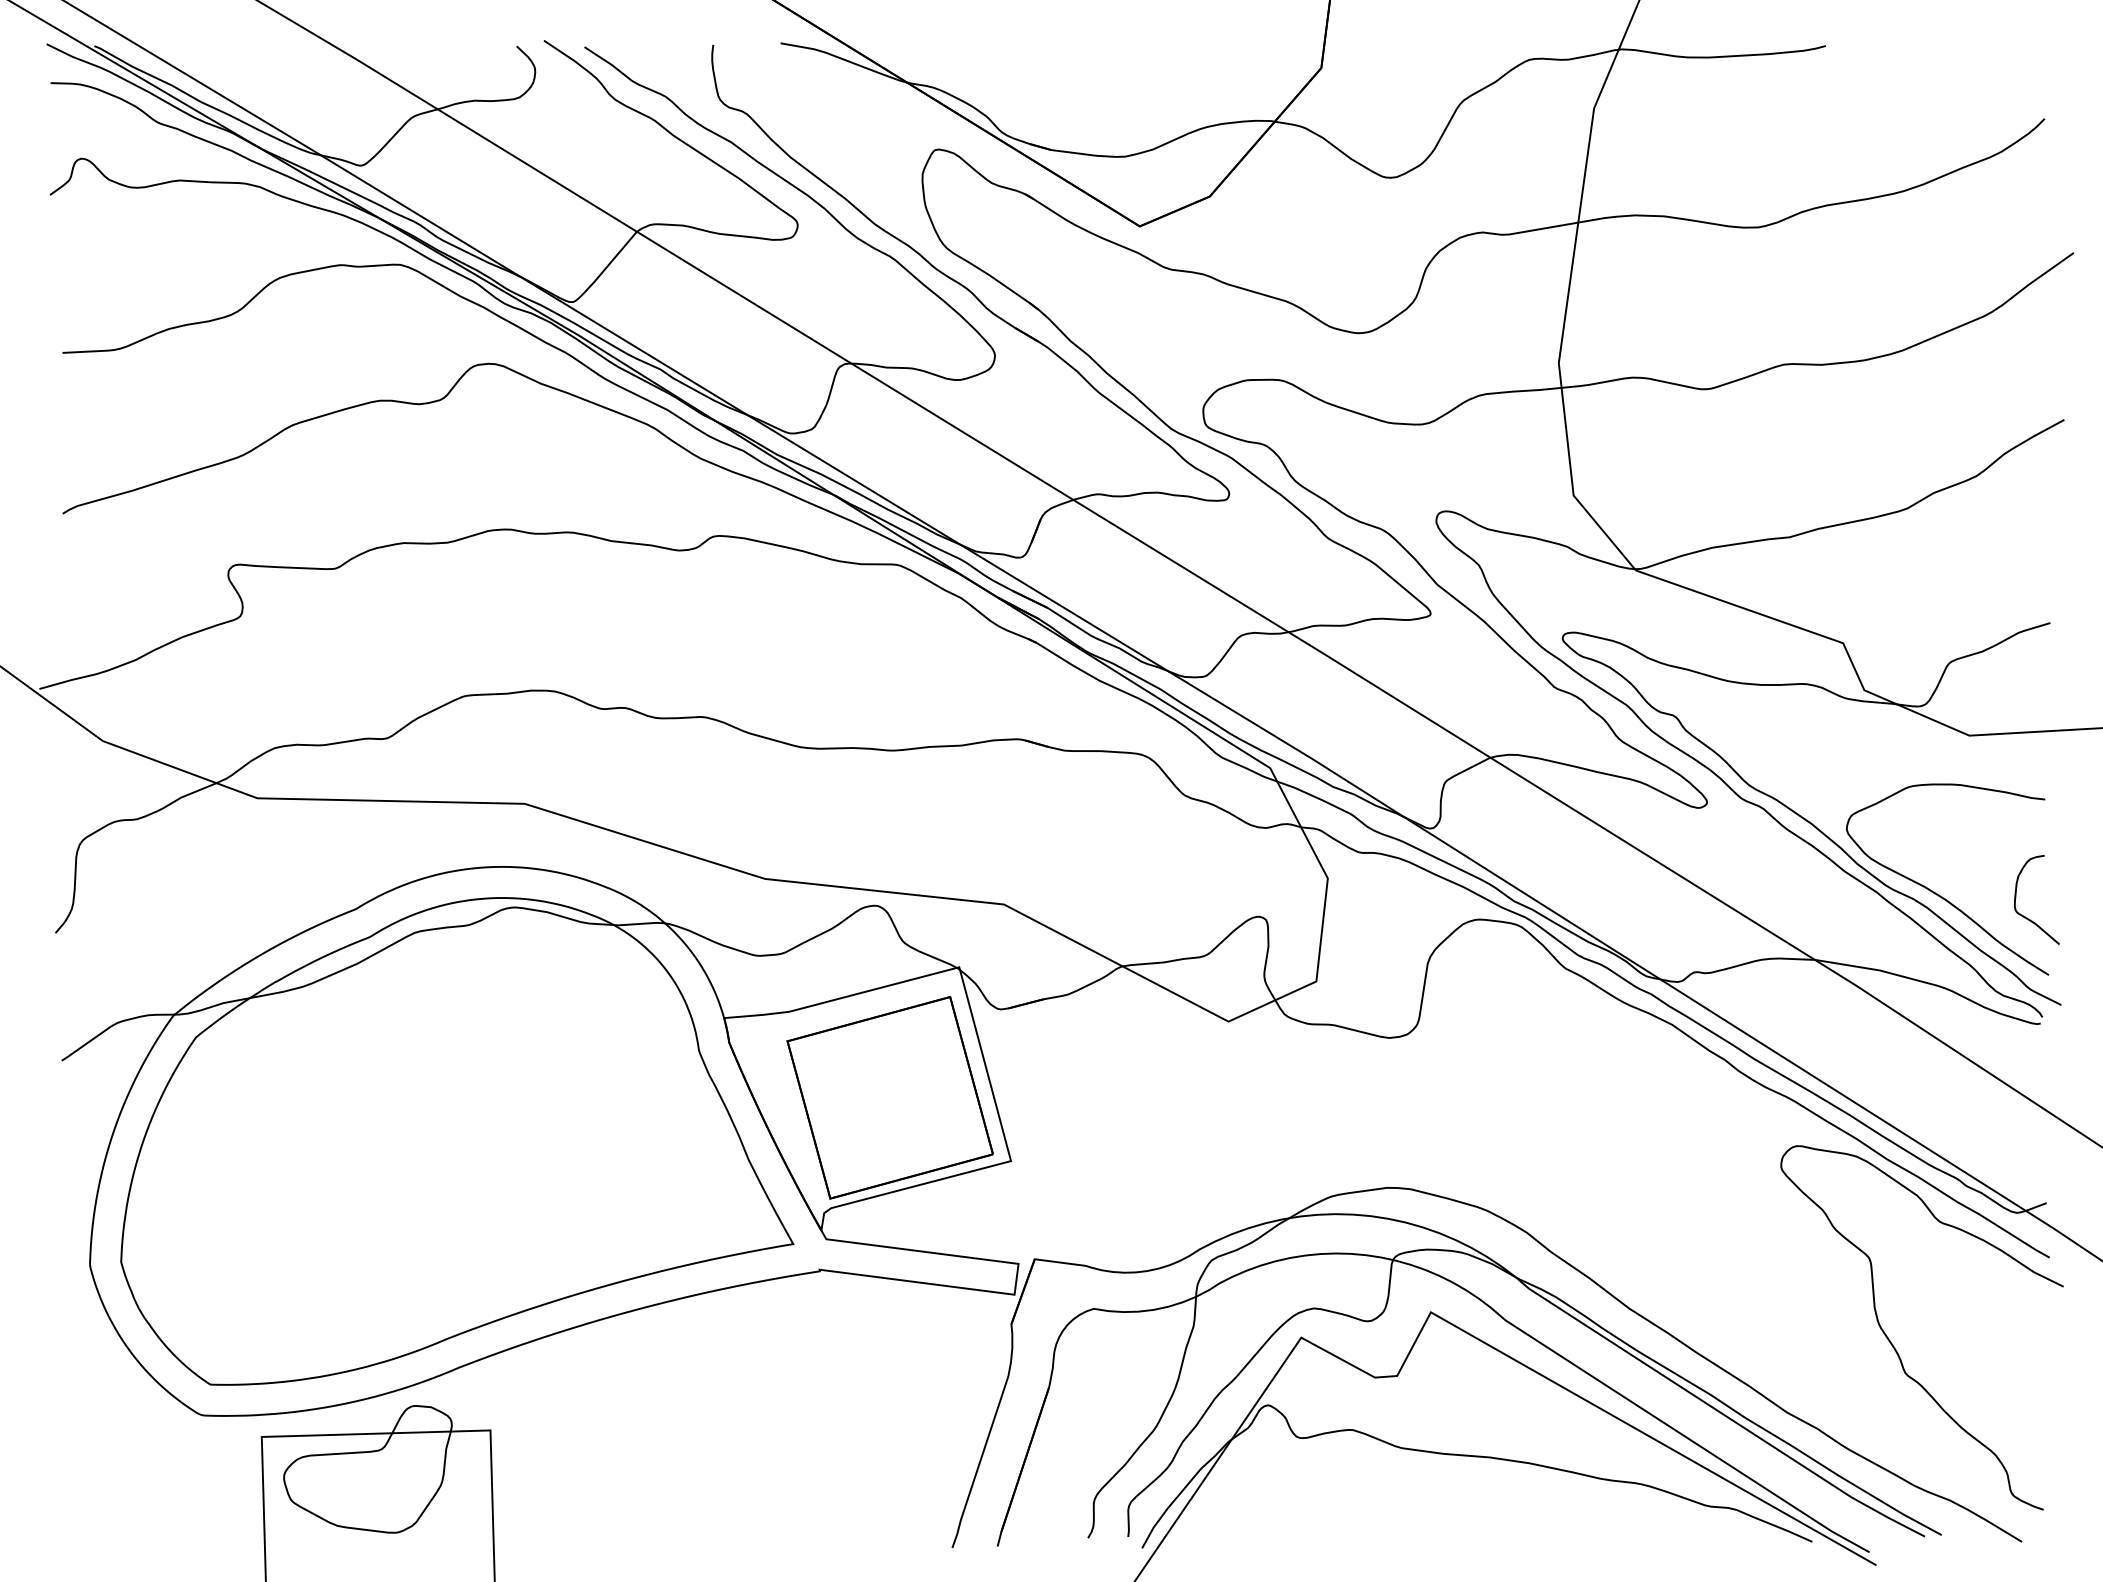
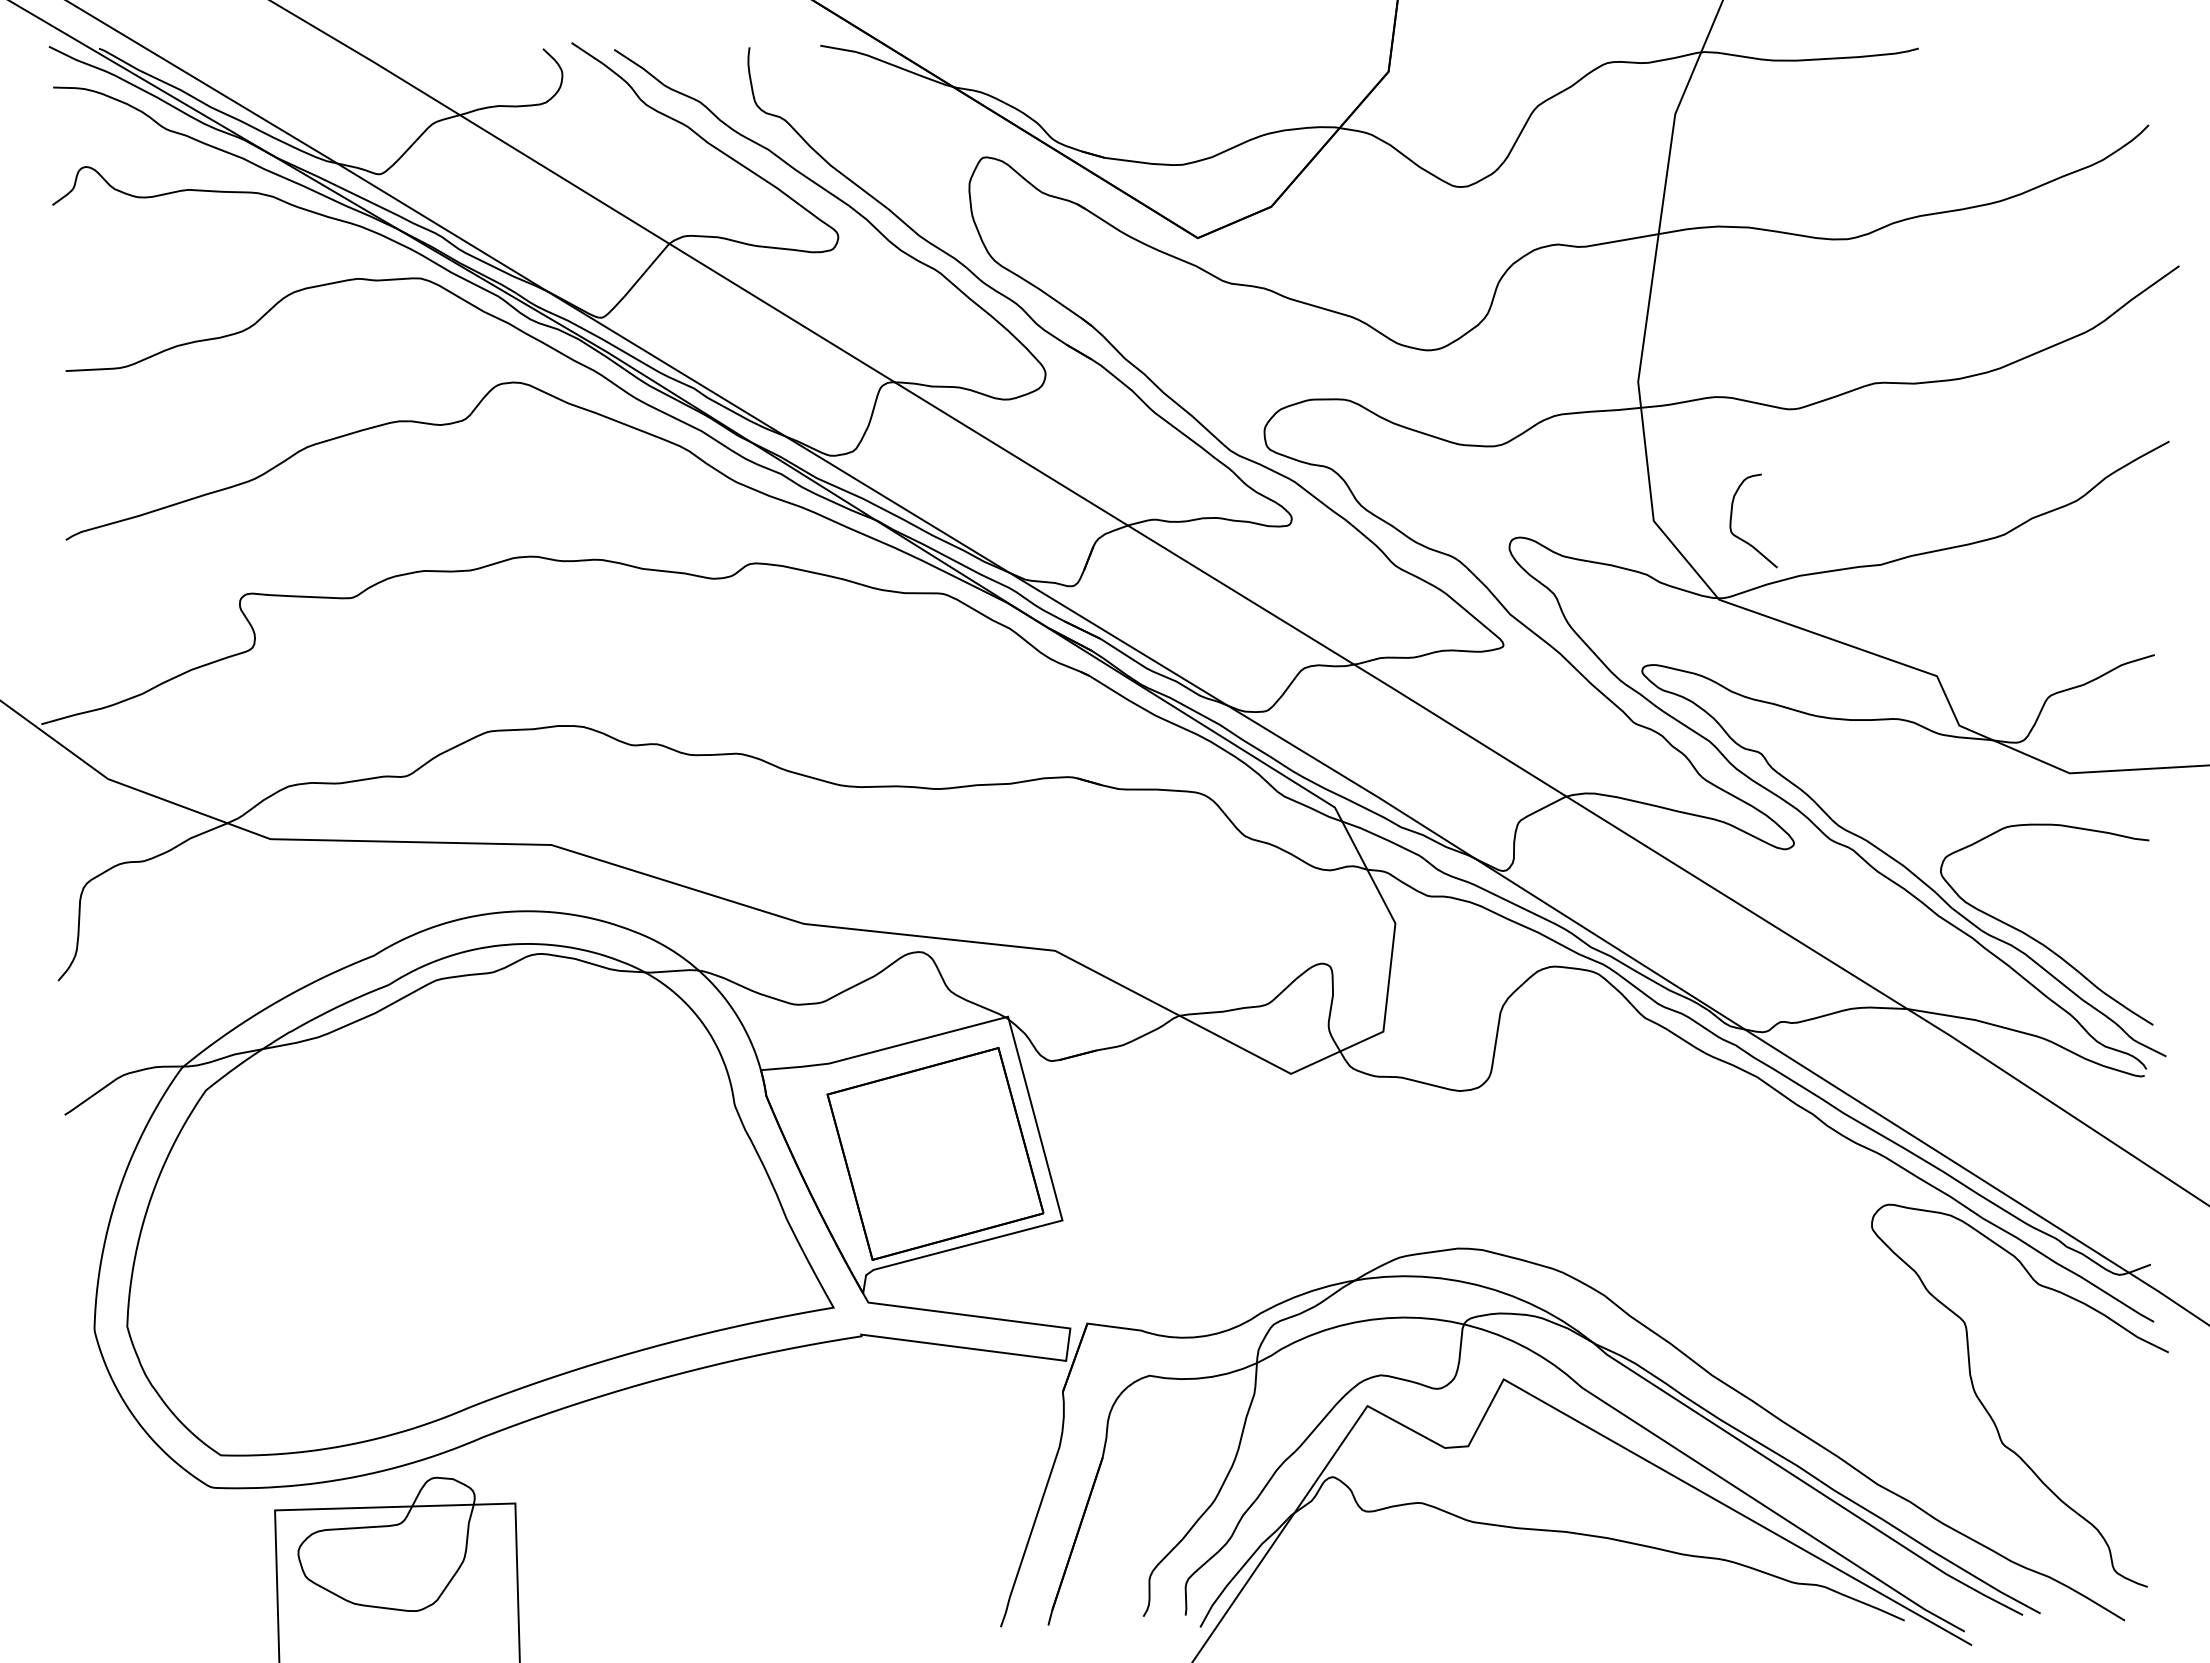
curve: (2024, 915) -> (1740, 537), moved

